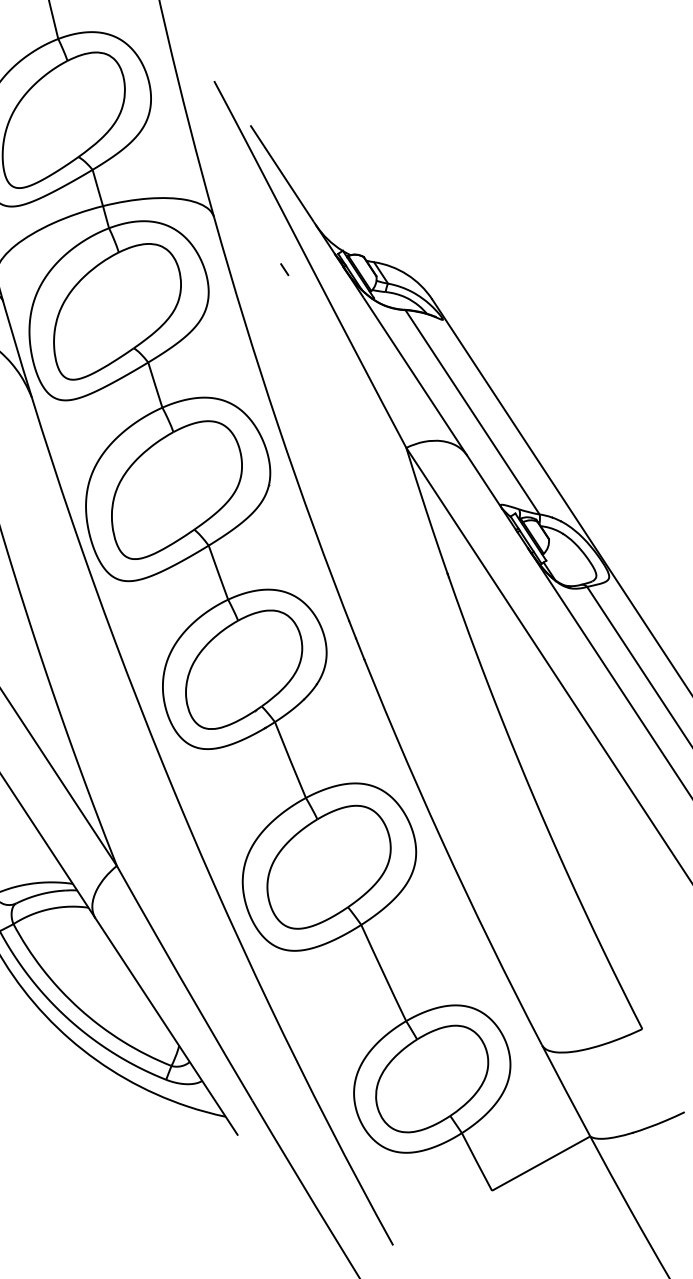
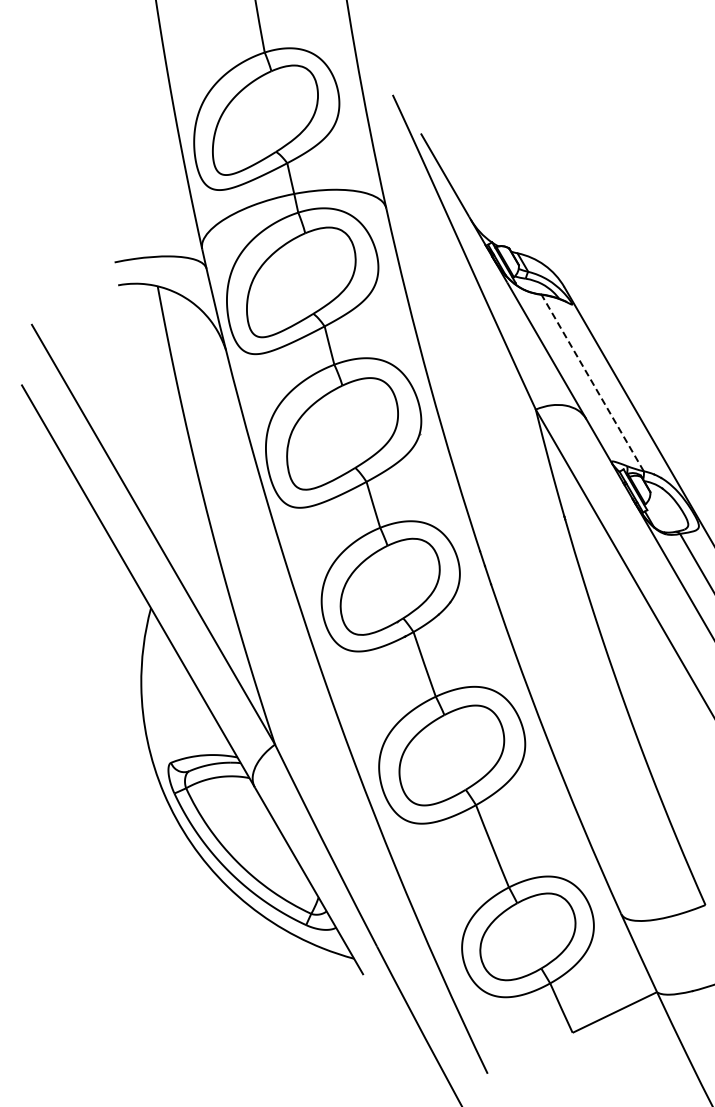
line: (284, 269) -> (442, 255), removed
line: (472, 412) -> (592, 383), solid -> dashed

